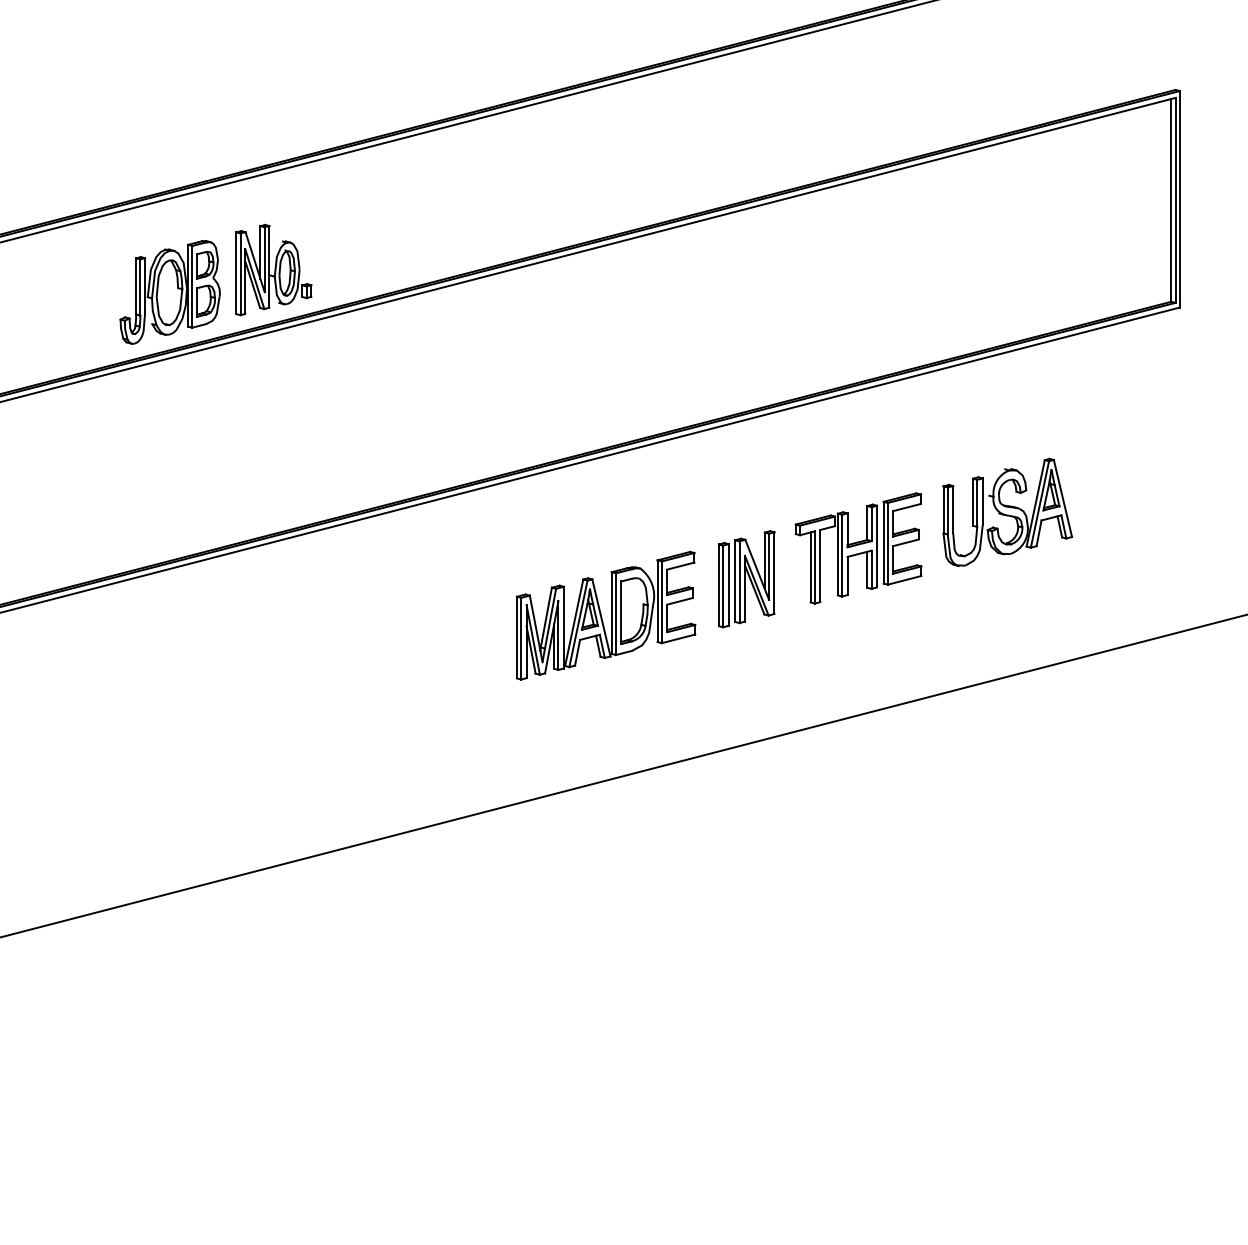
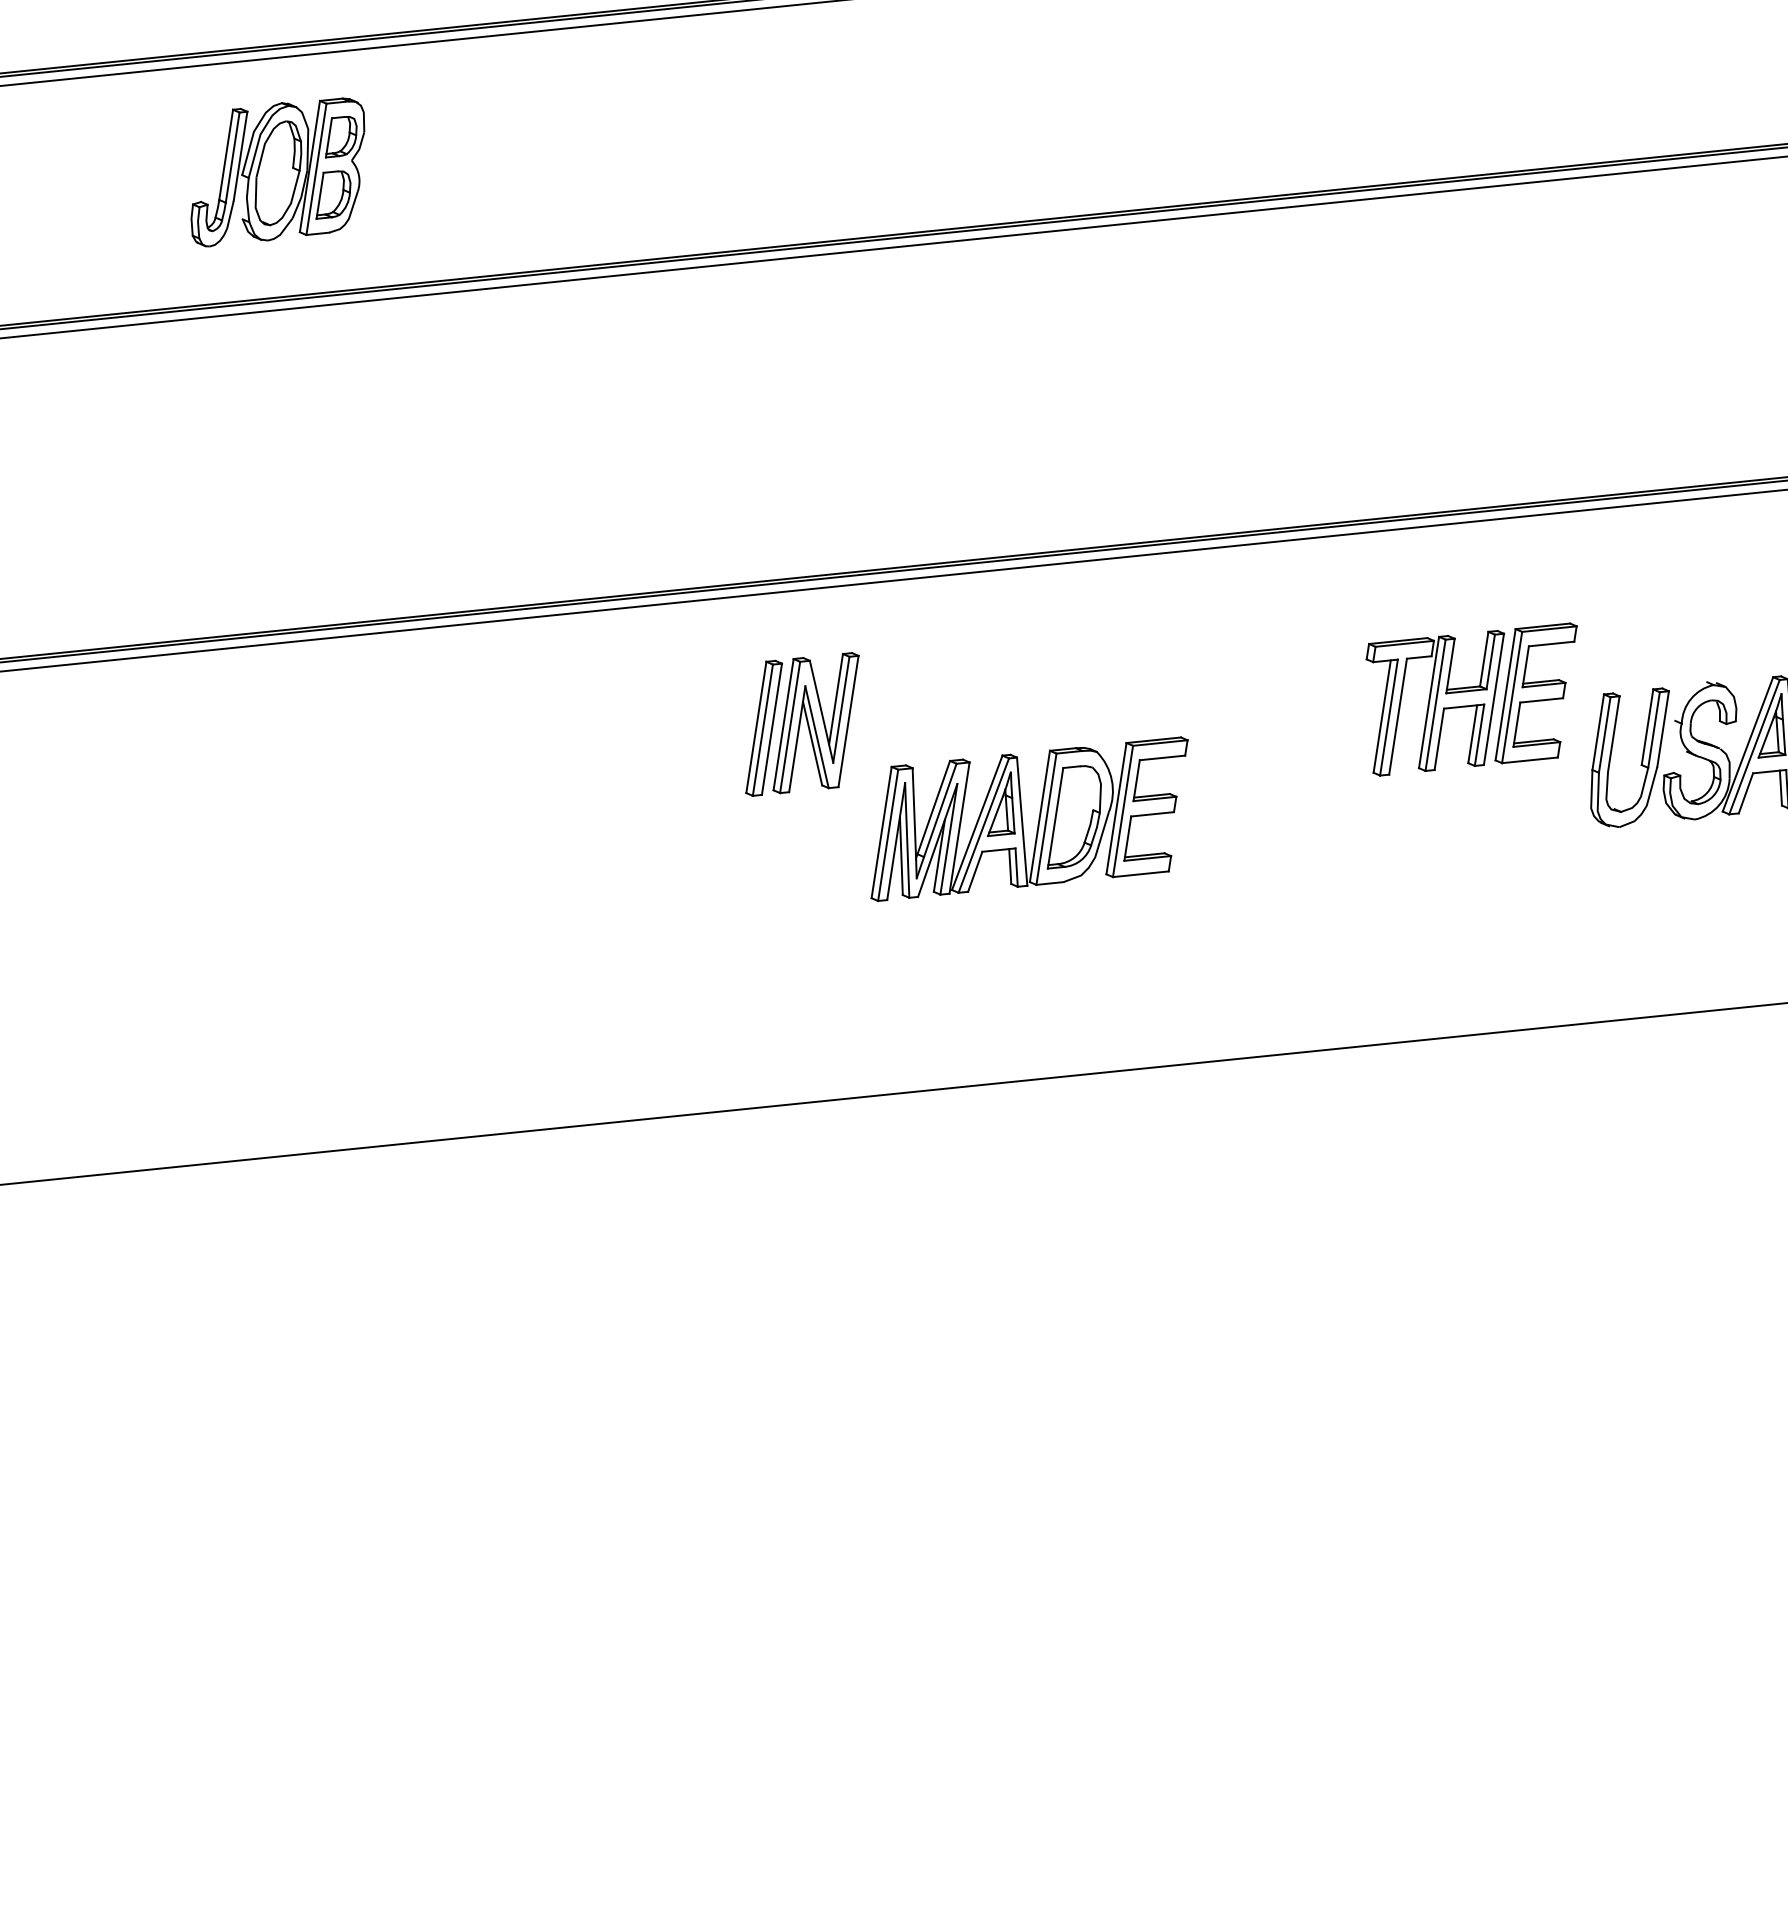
part: (273, 270) -> (580, 183), removed
part: (169, 292) -> (278, 172), moved
part: (858, 548) -> (1463, 697), moved
part: (746, 579) -> (802, 724), moved

